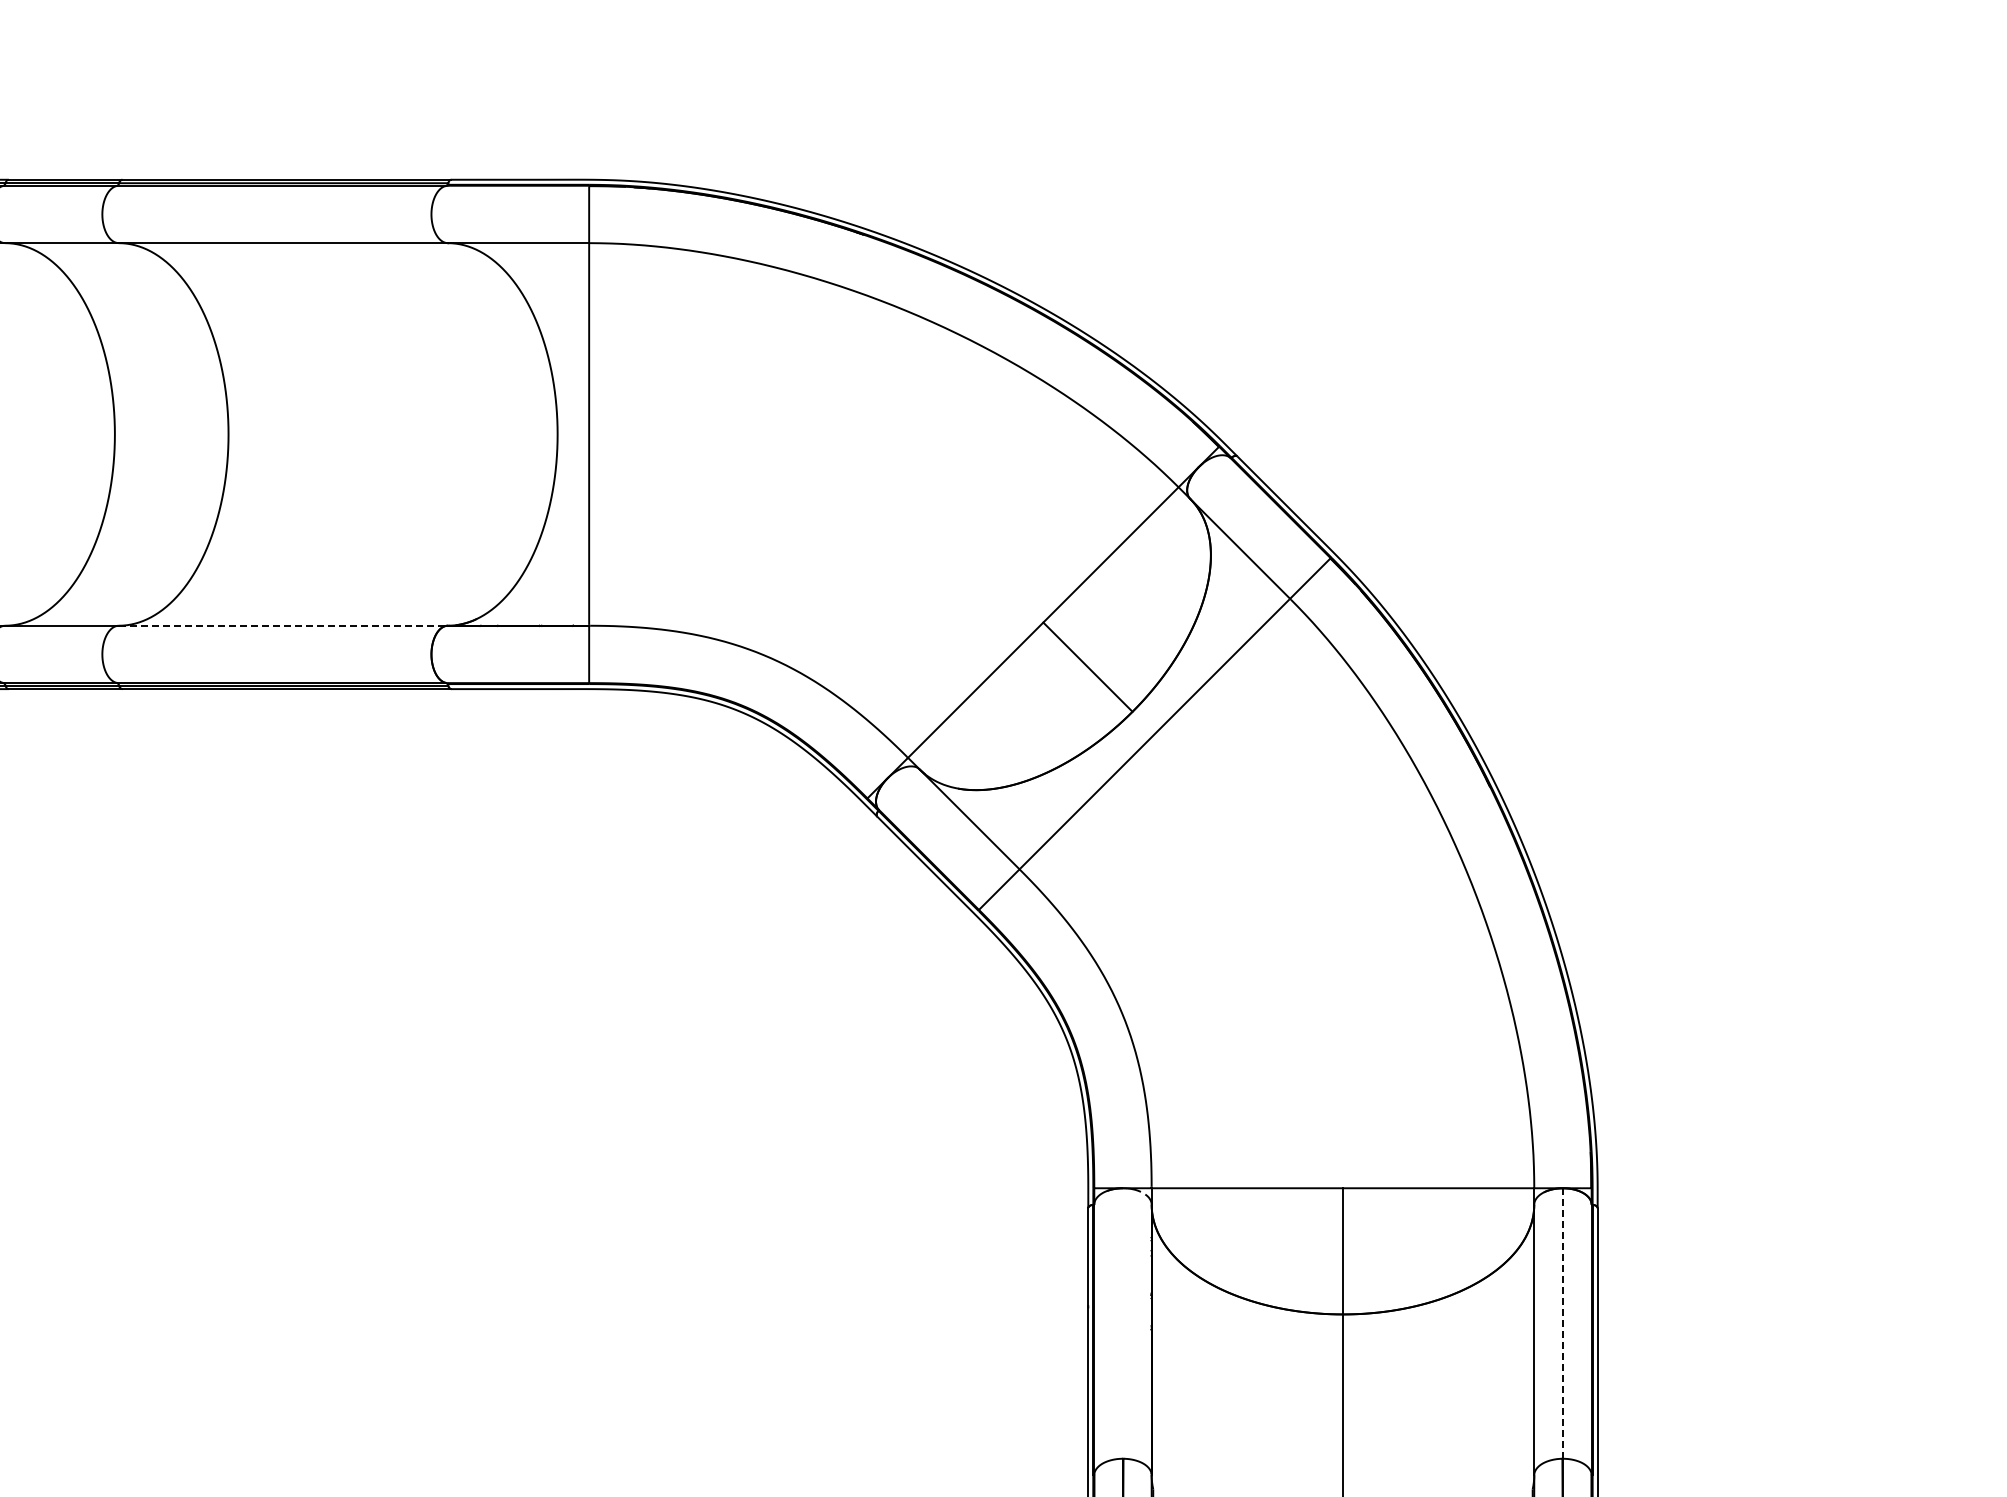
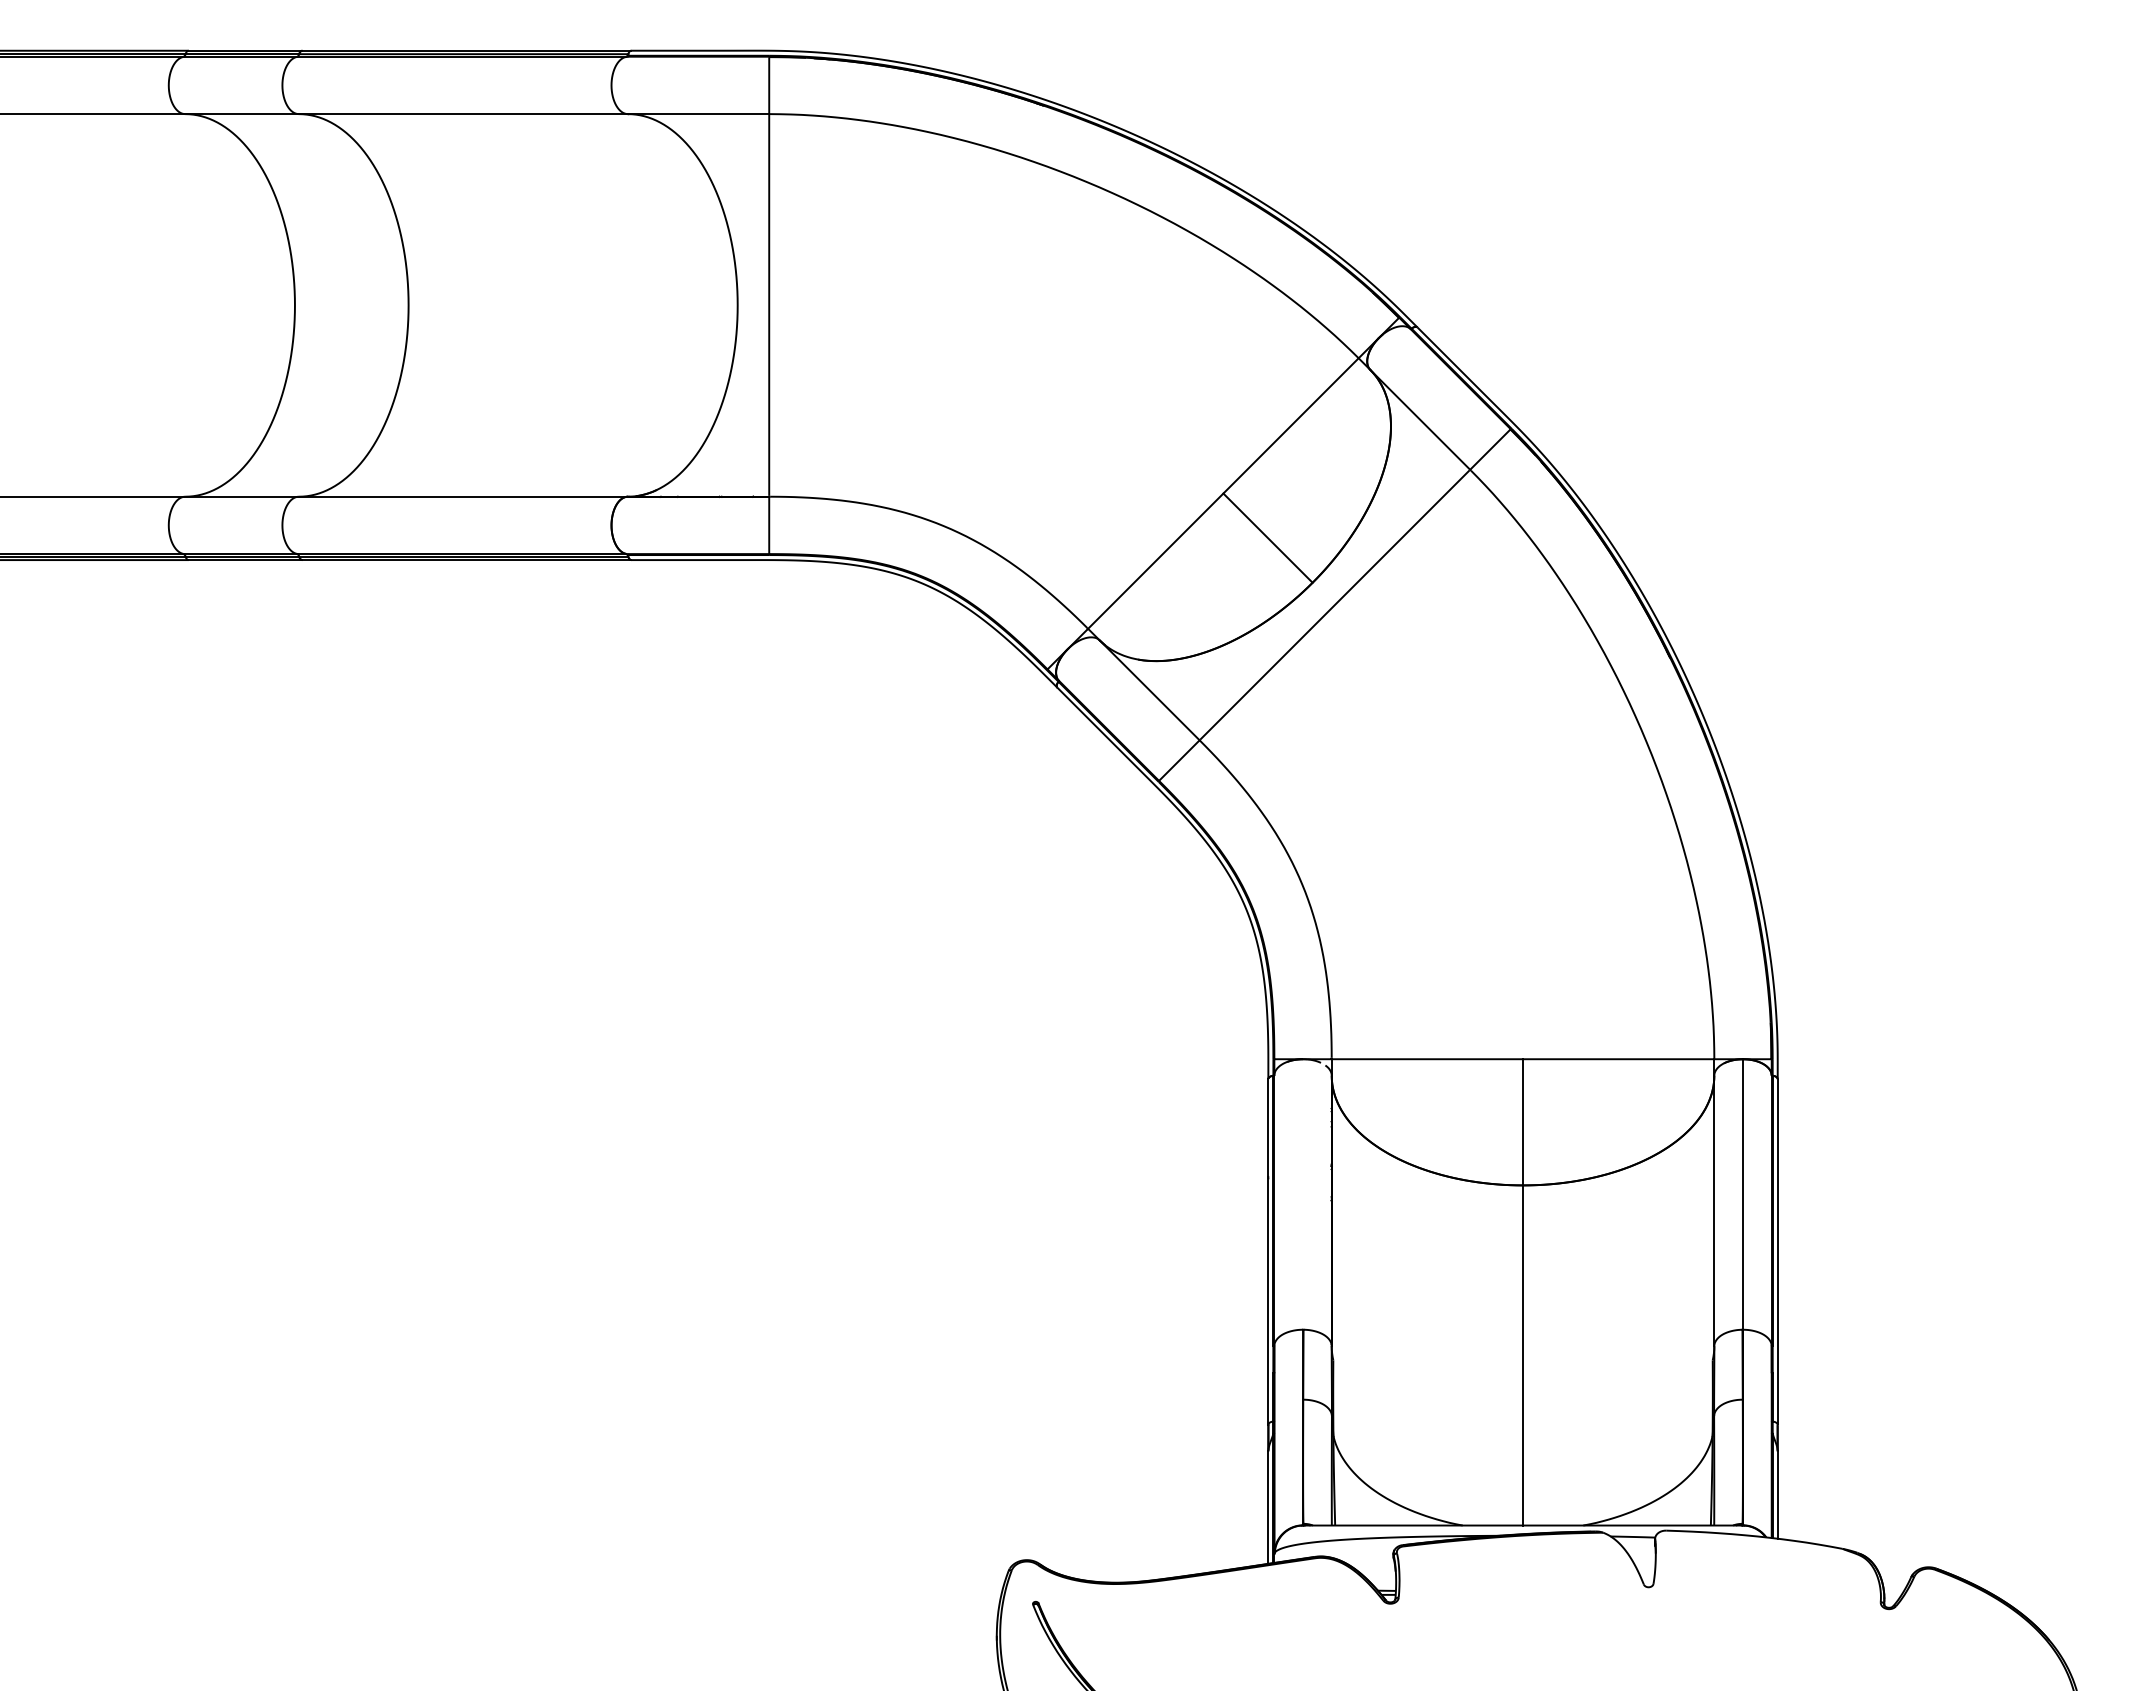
line: (283, 625) -> (463, 496), dashed -> solid
line: (1563, 1322) -> (1743, 1193), dashed -> solid

